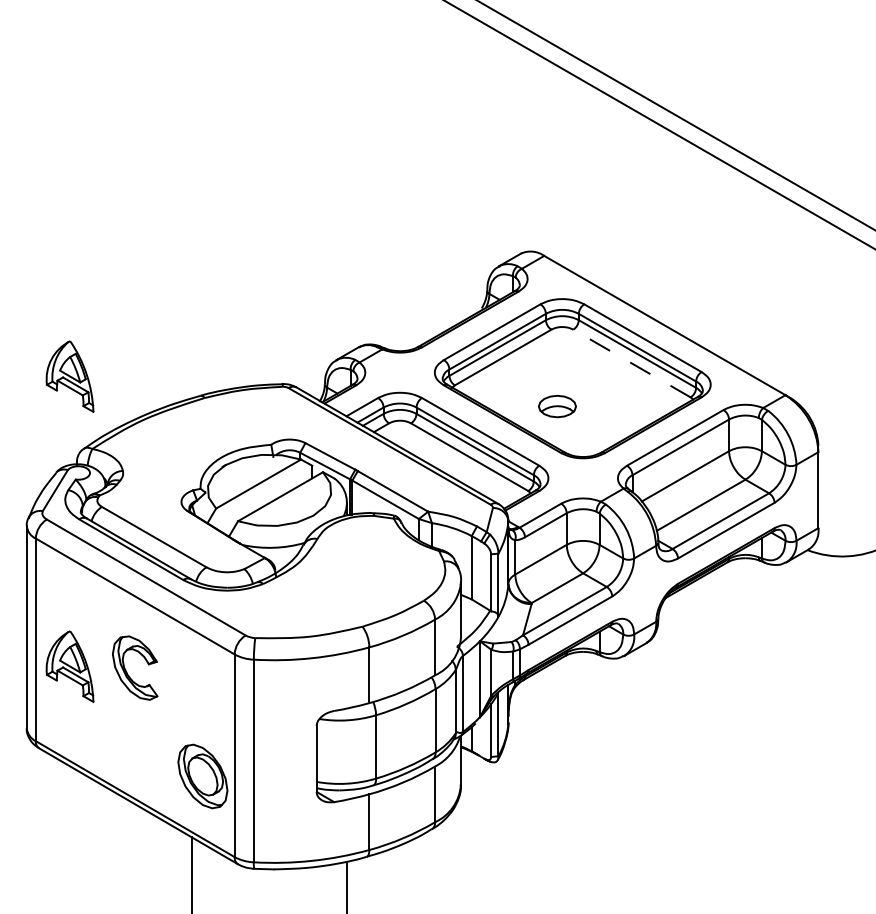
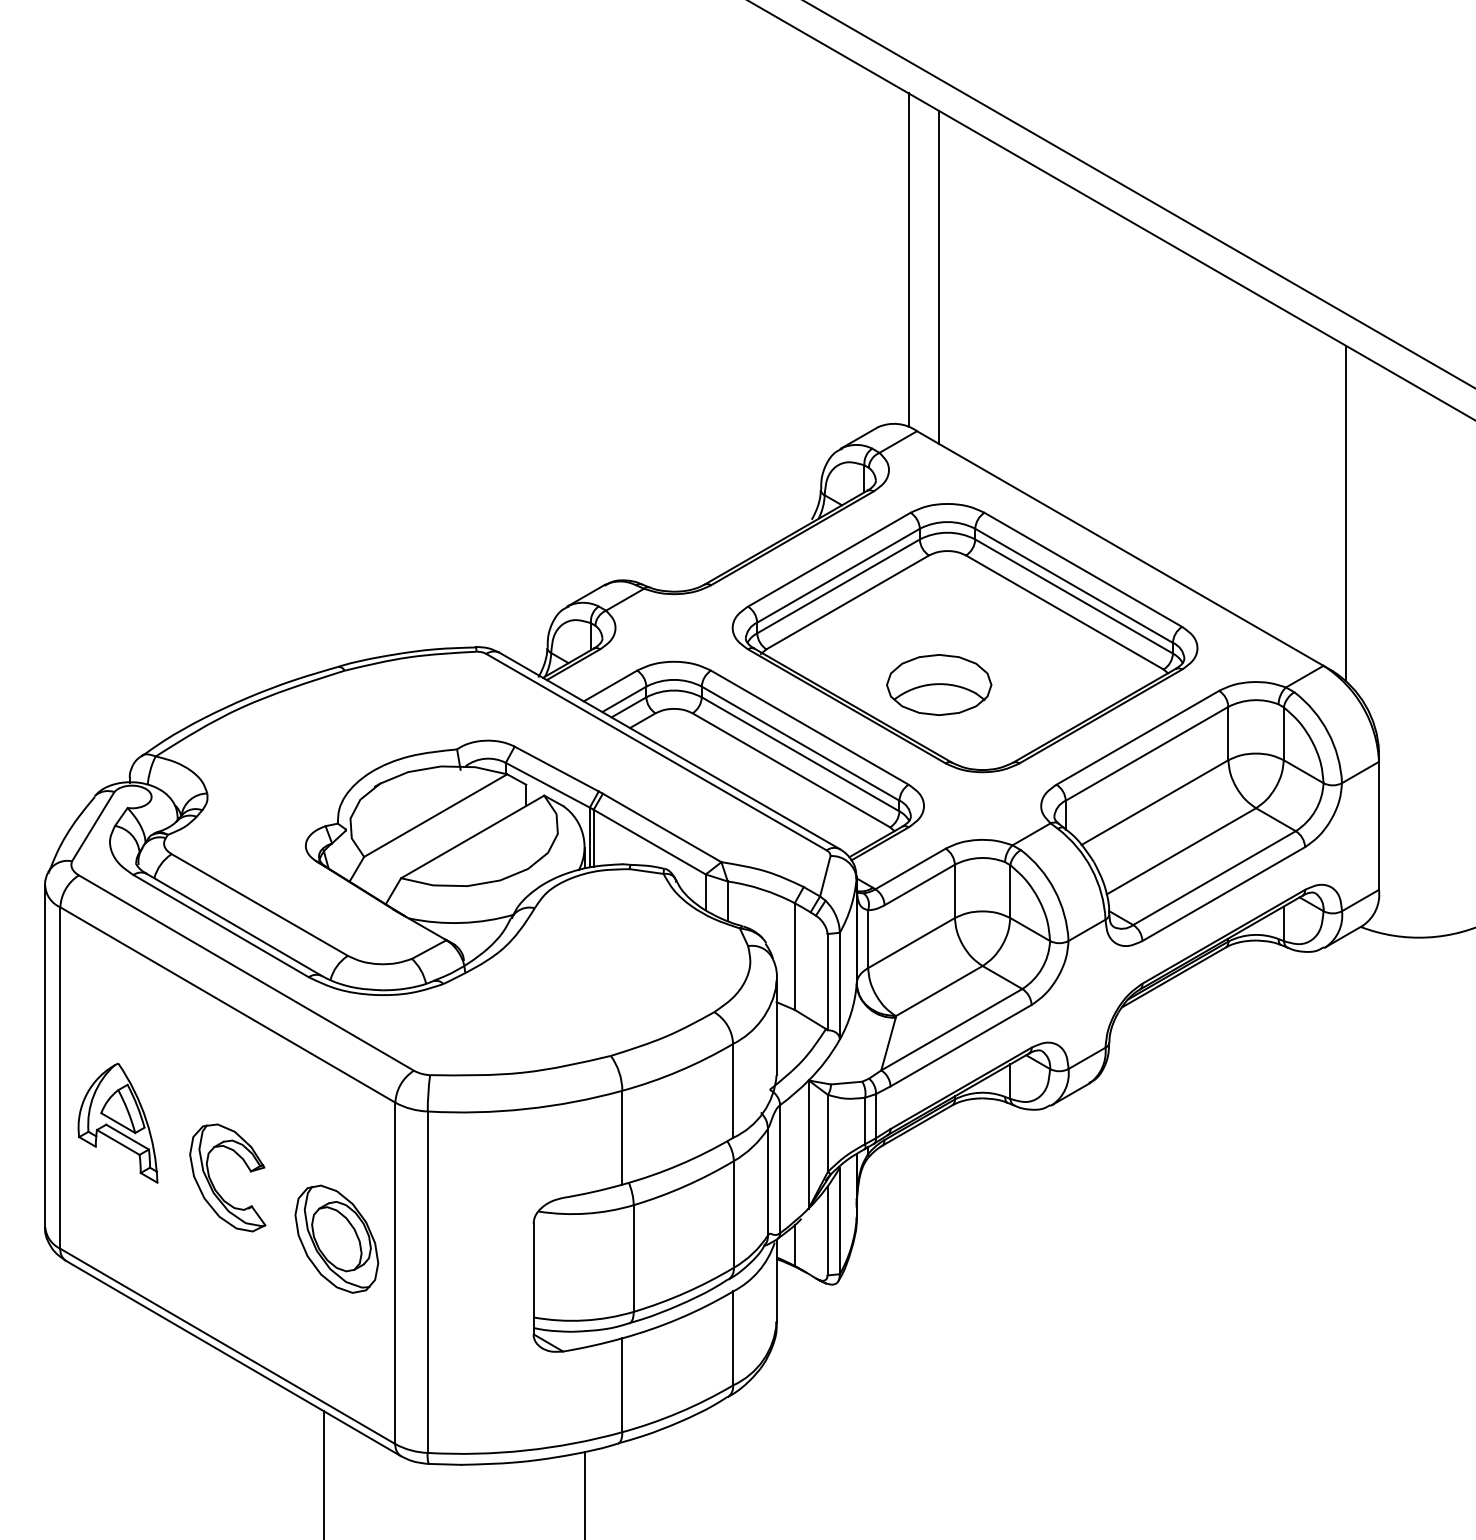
line: (539, 154) -> (909, 260), added
line: (557, 164) -> (939, 277), added
line: (798, 304) -> (1345, 513), added
line: (632, 363) -> (1065, 612), dashed -> solid
part: (69, 376) -> (117, 634), removed
part: (557, 406) -> (939, 684), size x1.67
part: (127, 672) -> (214, 1185), moved
part: (202, 776) -> (336, 1239), moved

